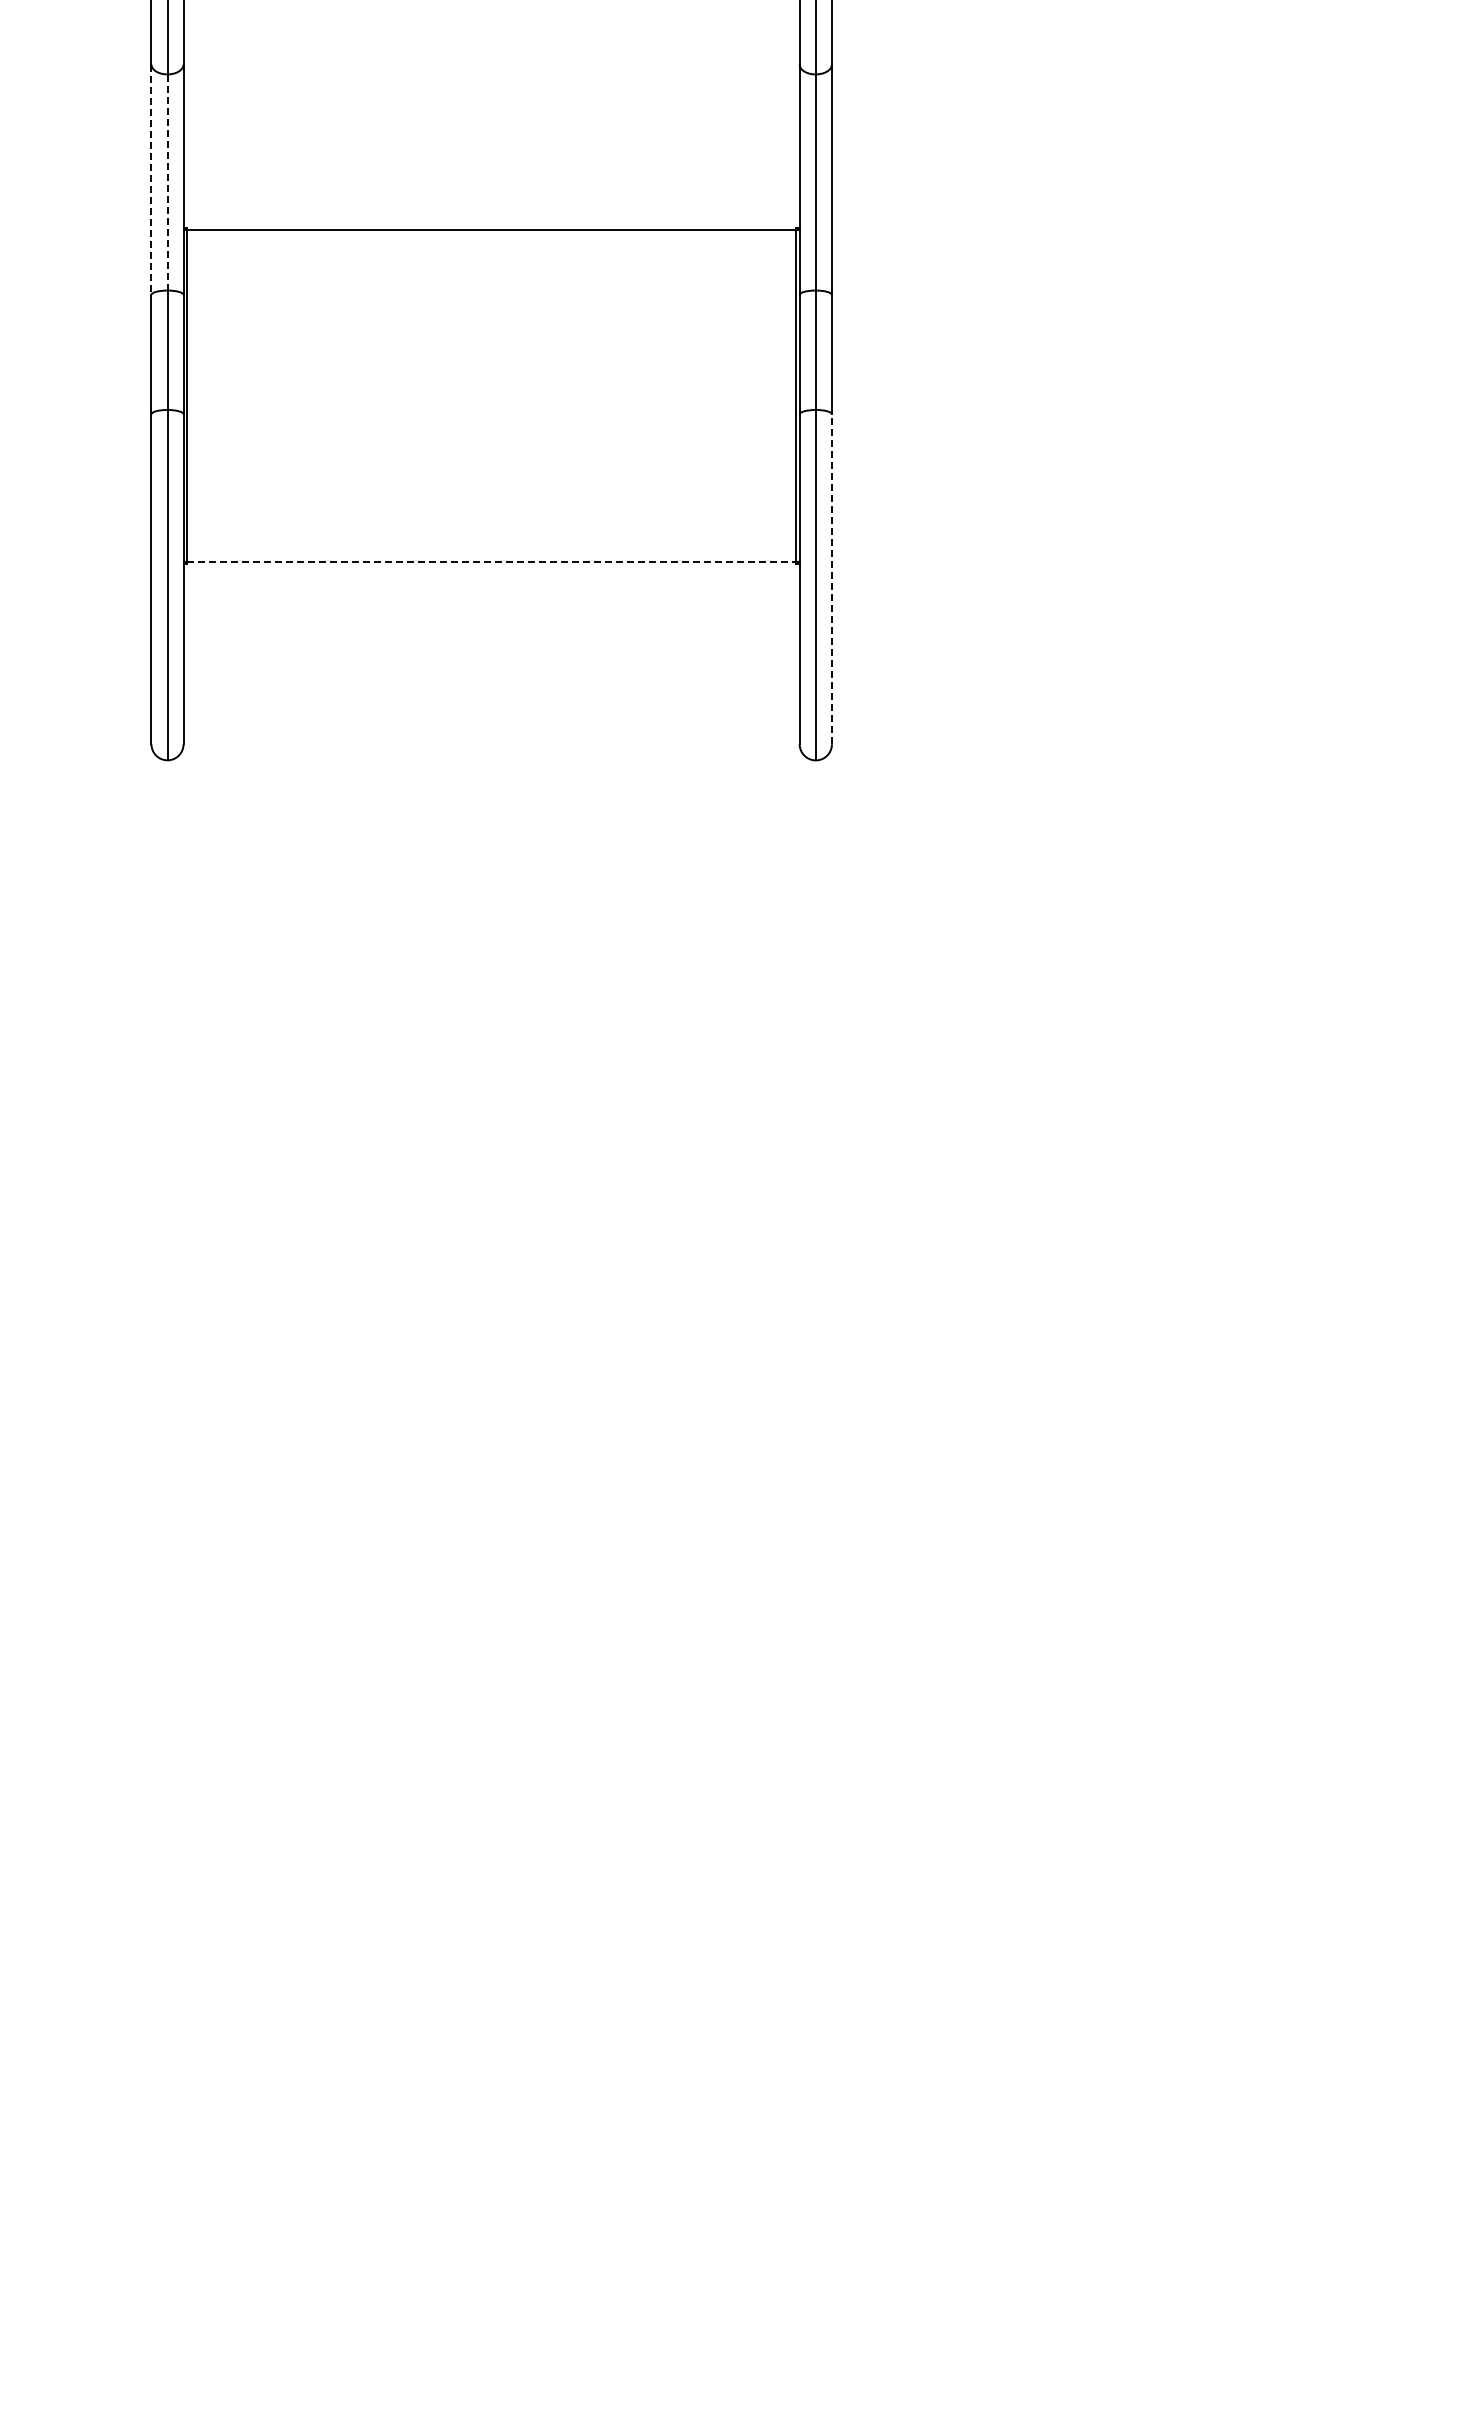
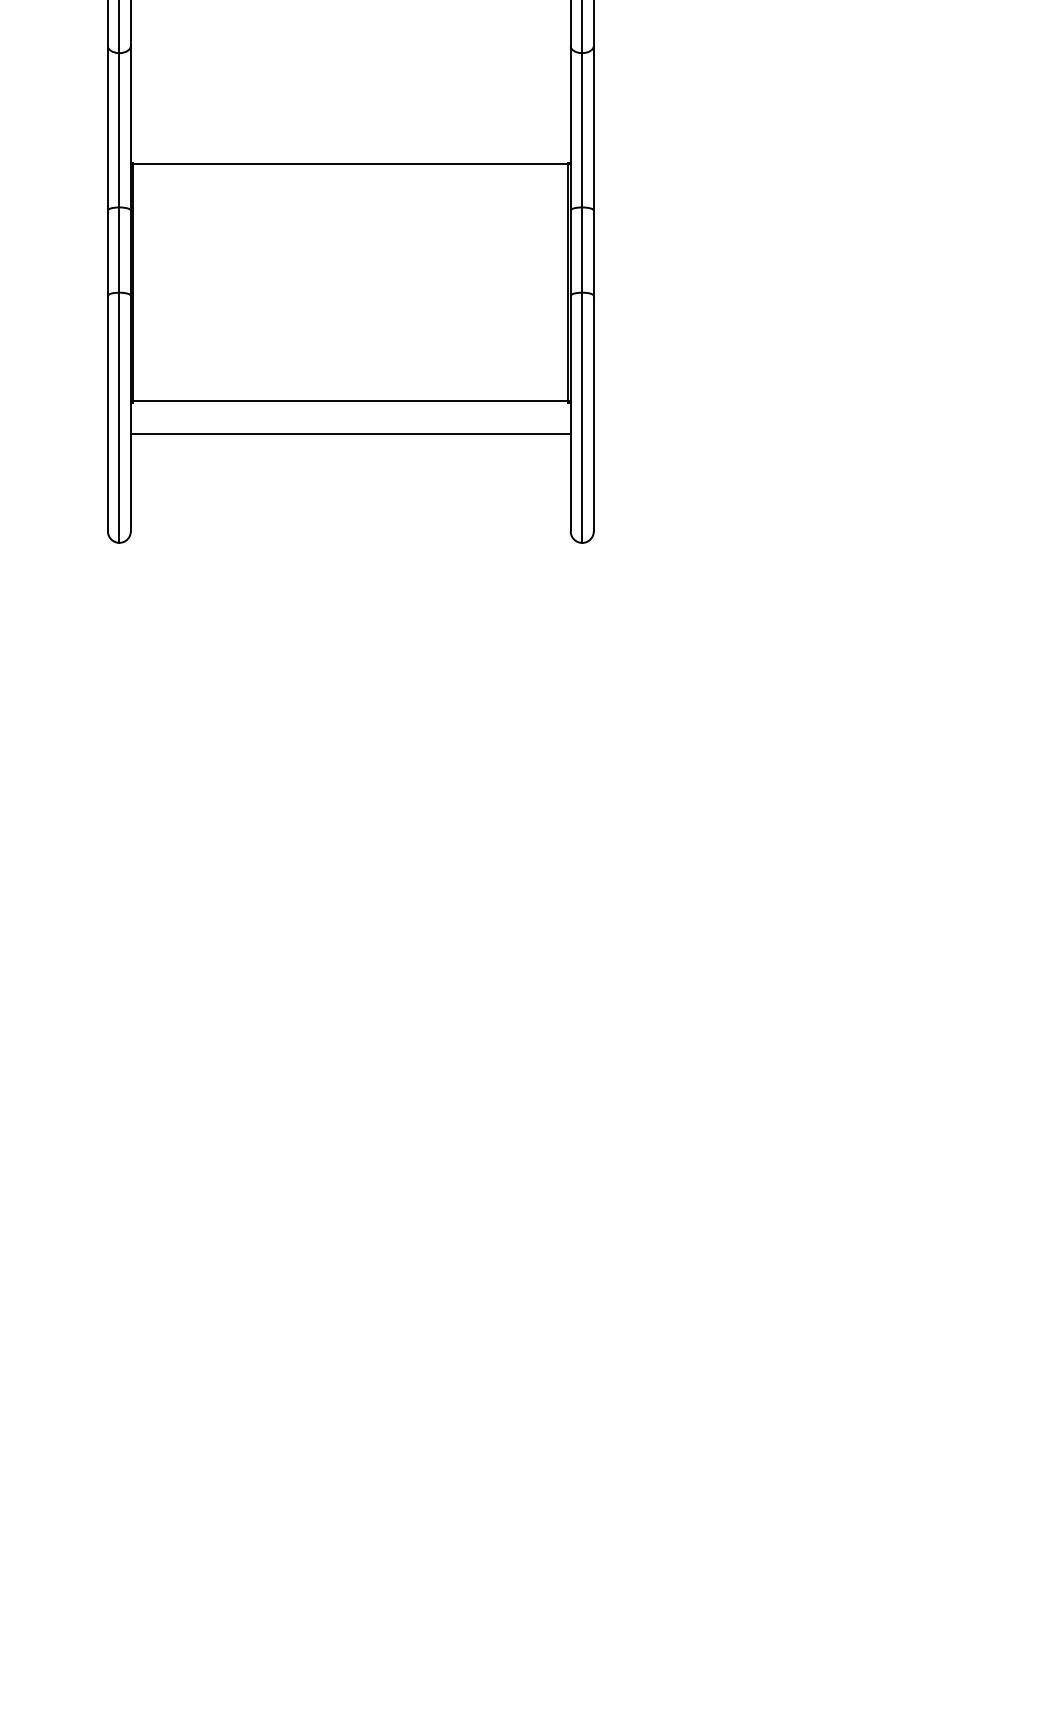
line: (151, 180) -> (107, 128), dashed -> solid
line: (167, 182) -> (119, 130), dashed -> solid
line: (491, 561) -> (350, 400), dashed -> solid
line: (831, 579) -> (593, 413), dashed -> solid
line: (491, 607) -> (350, 433), added

